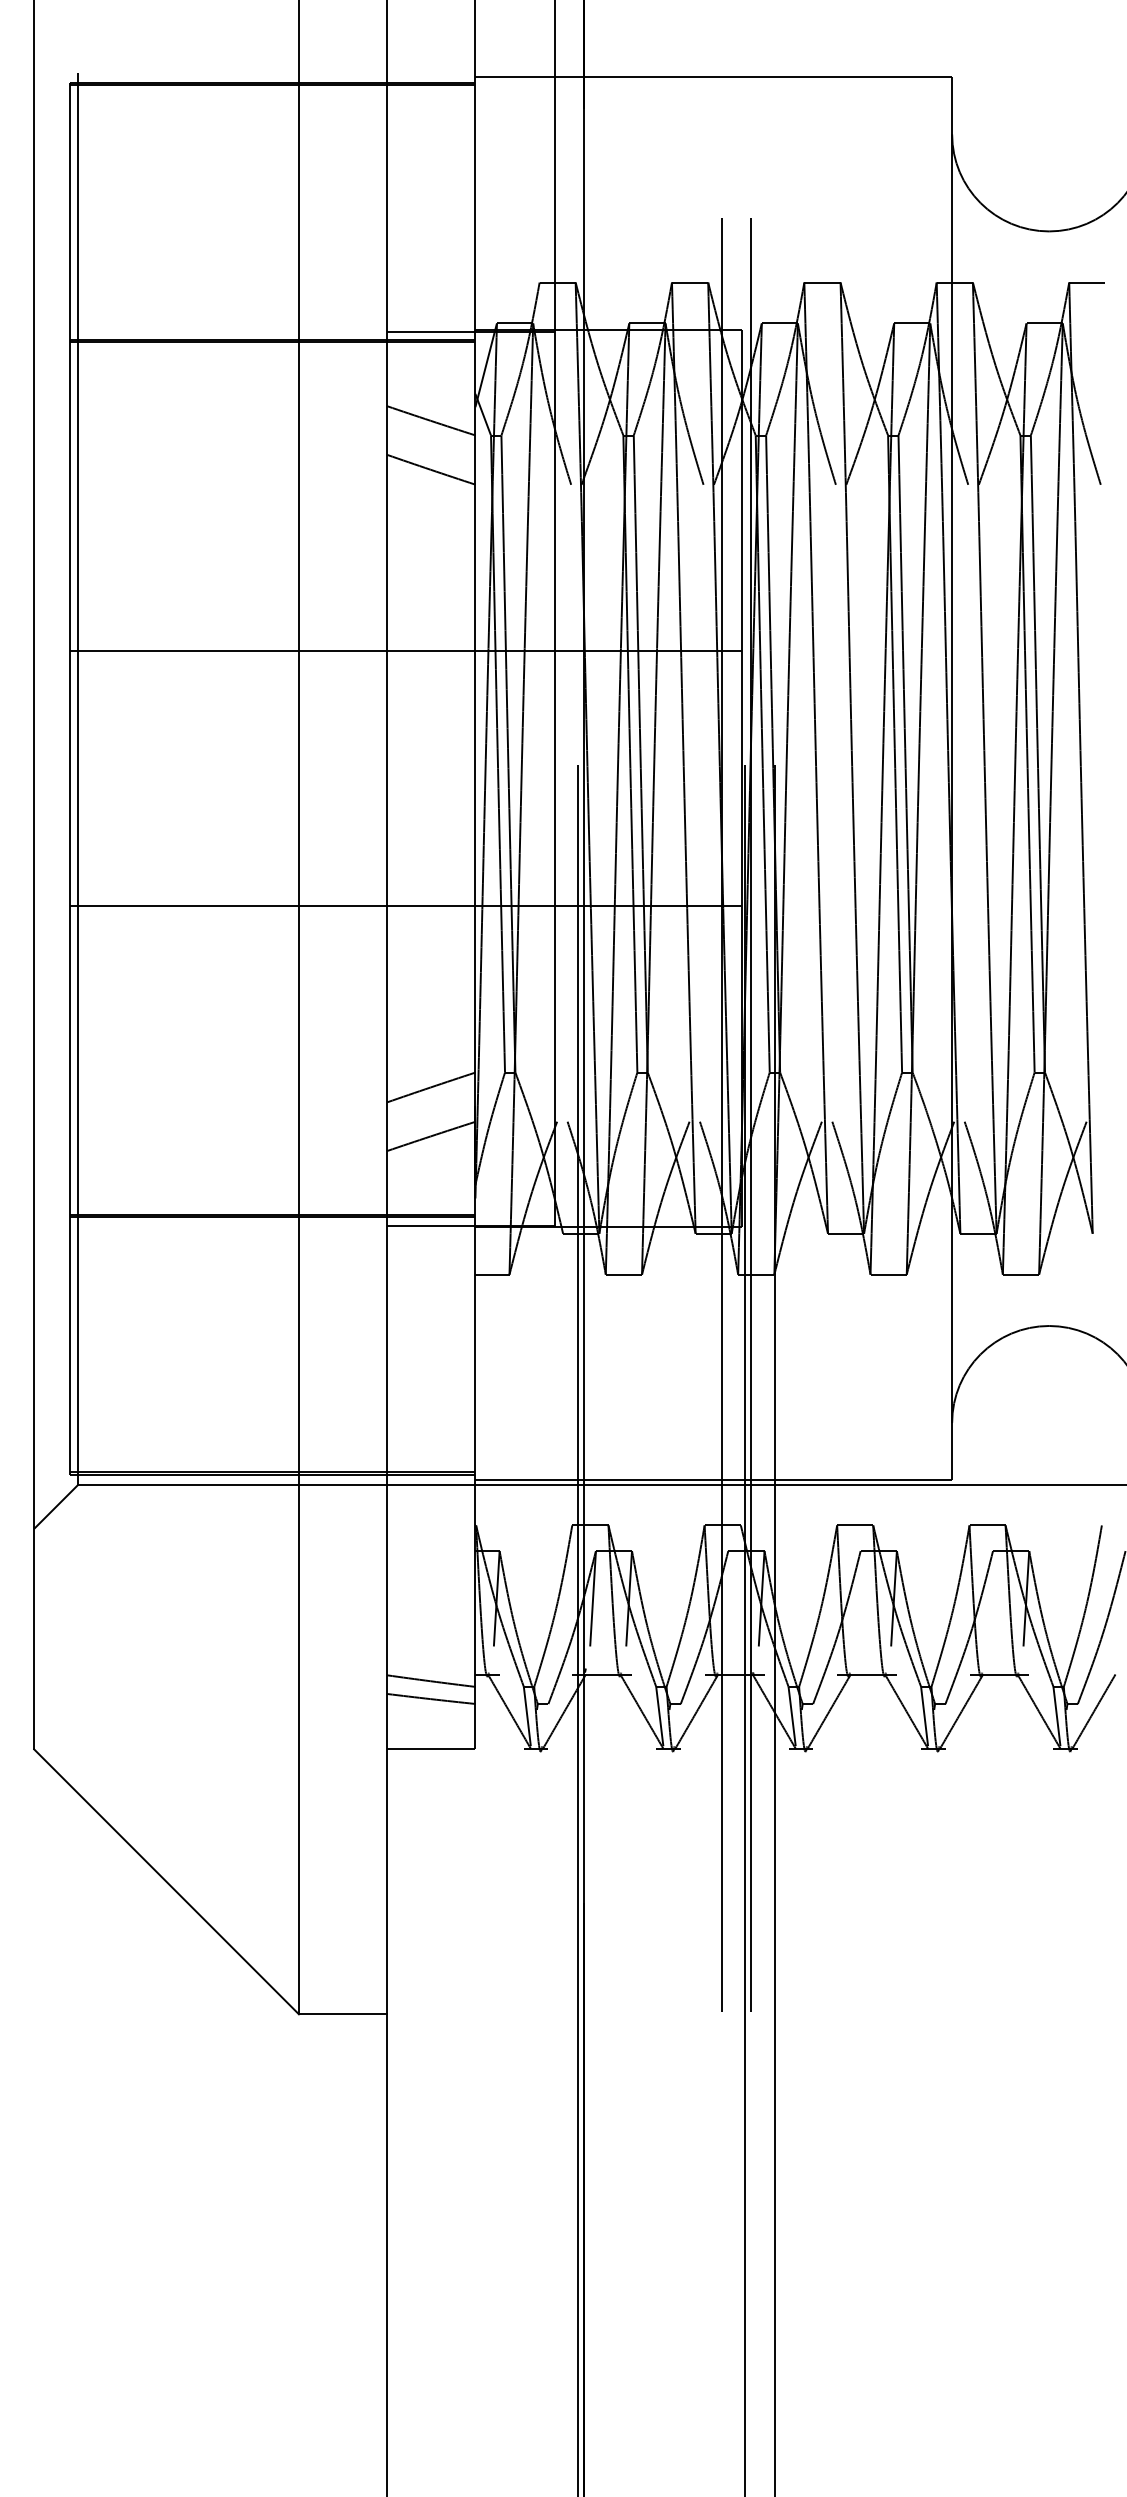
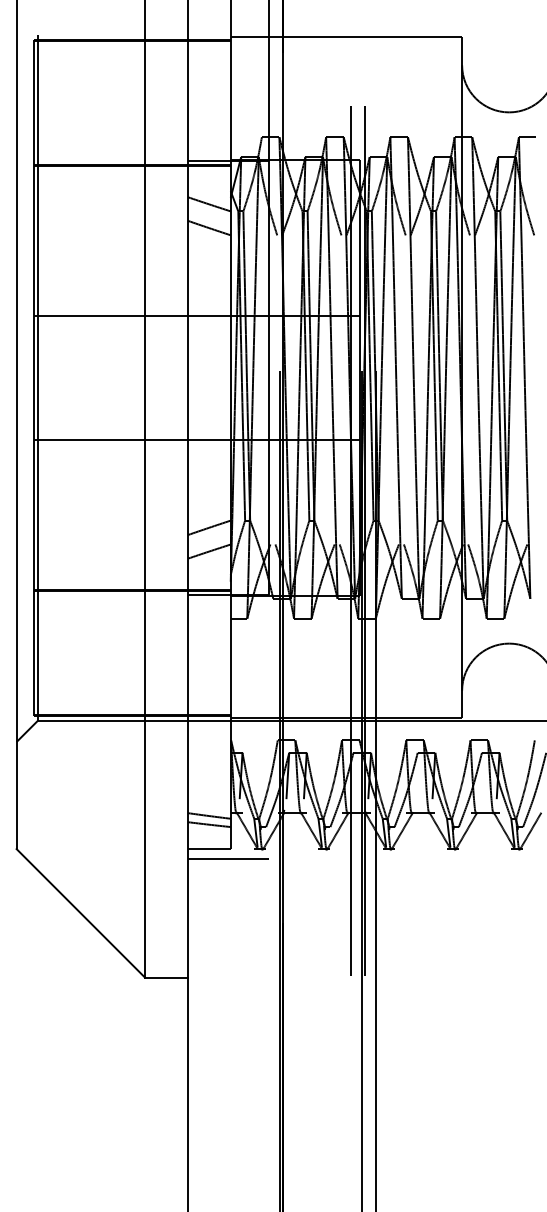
line: (470, 1770) -> (228, 859), added

